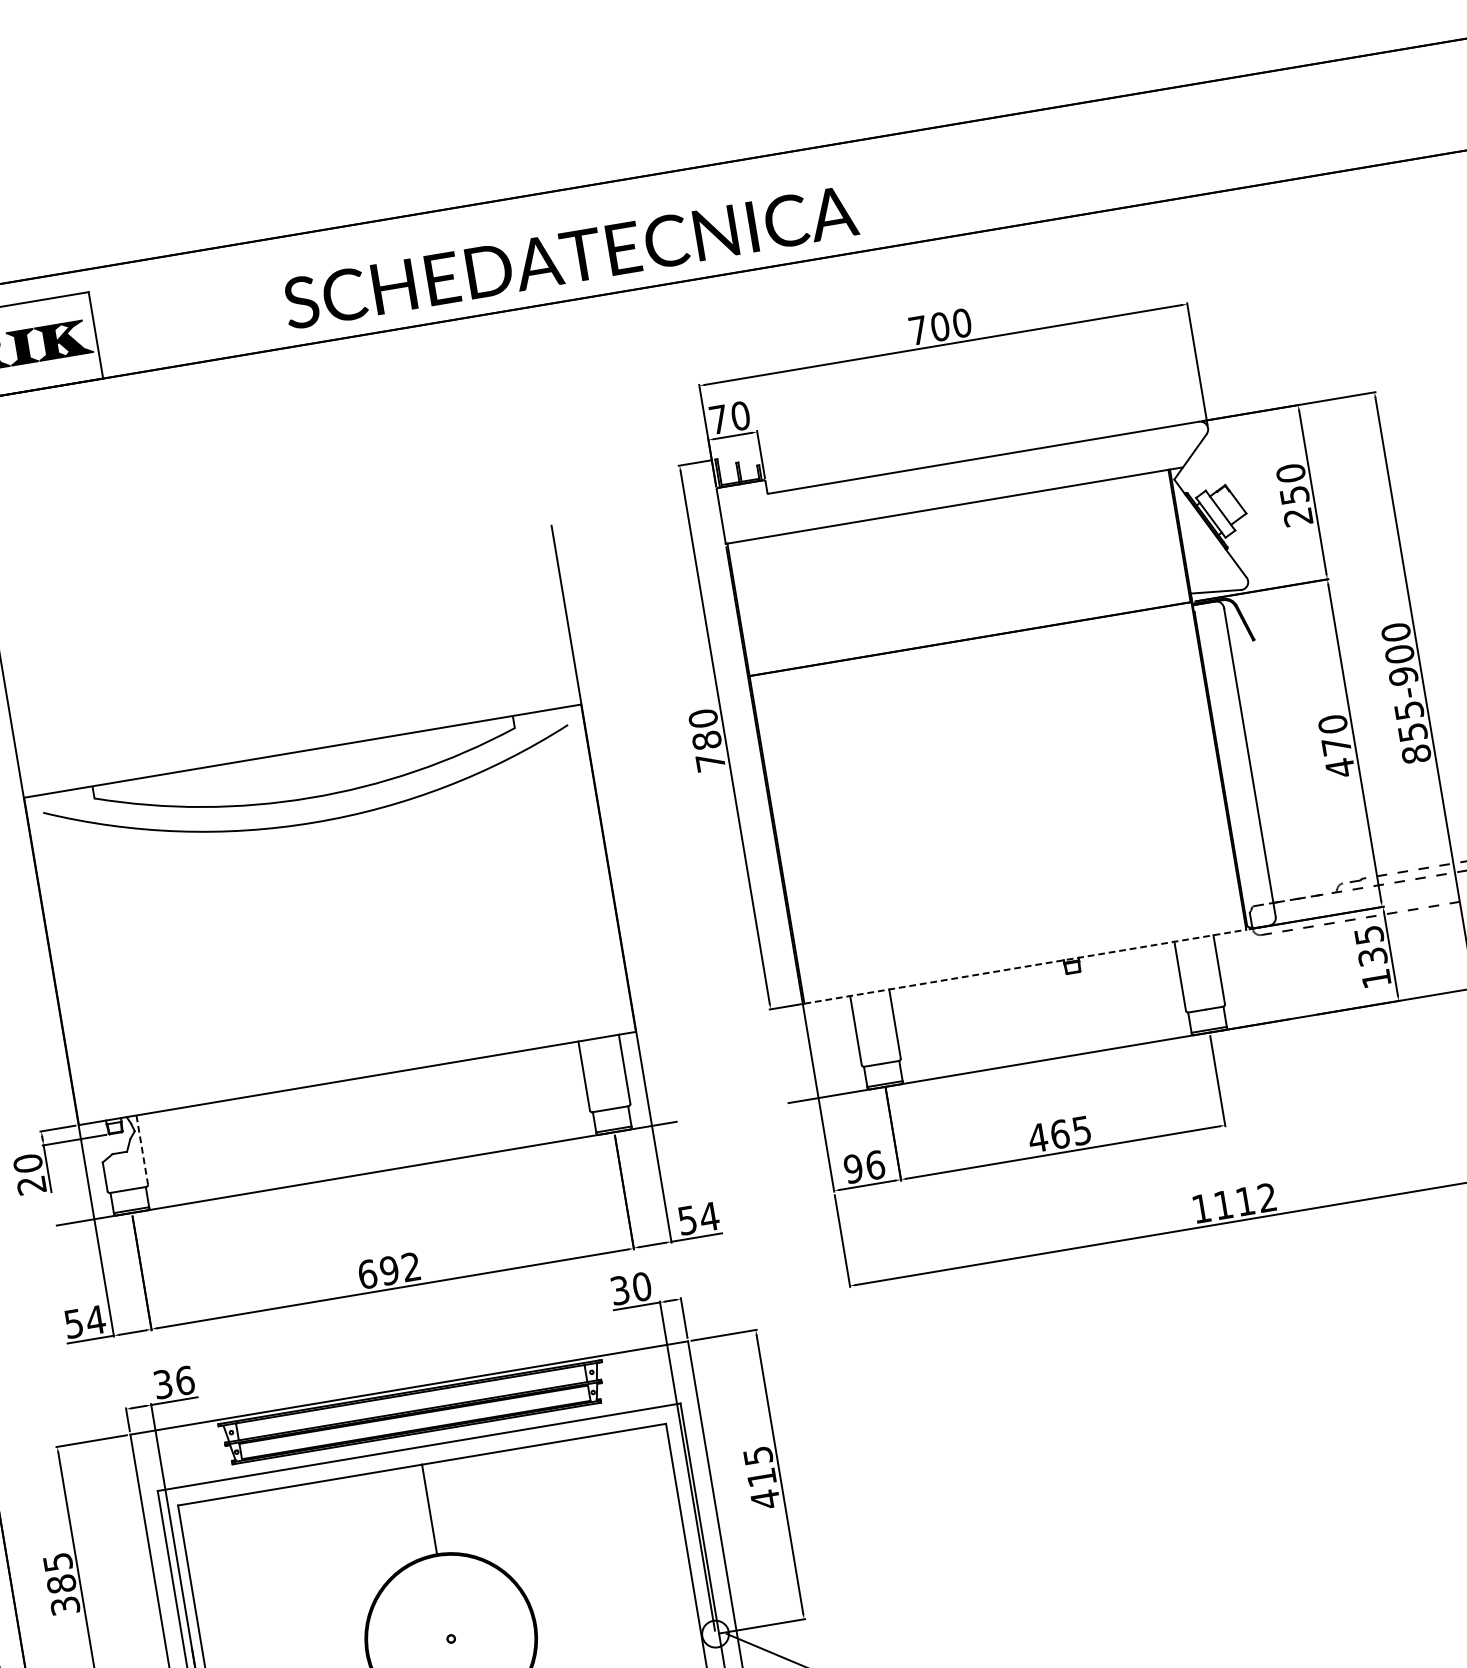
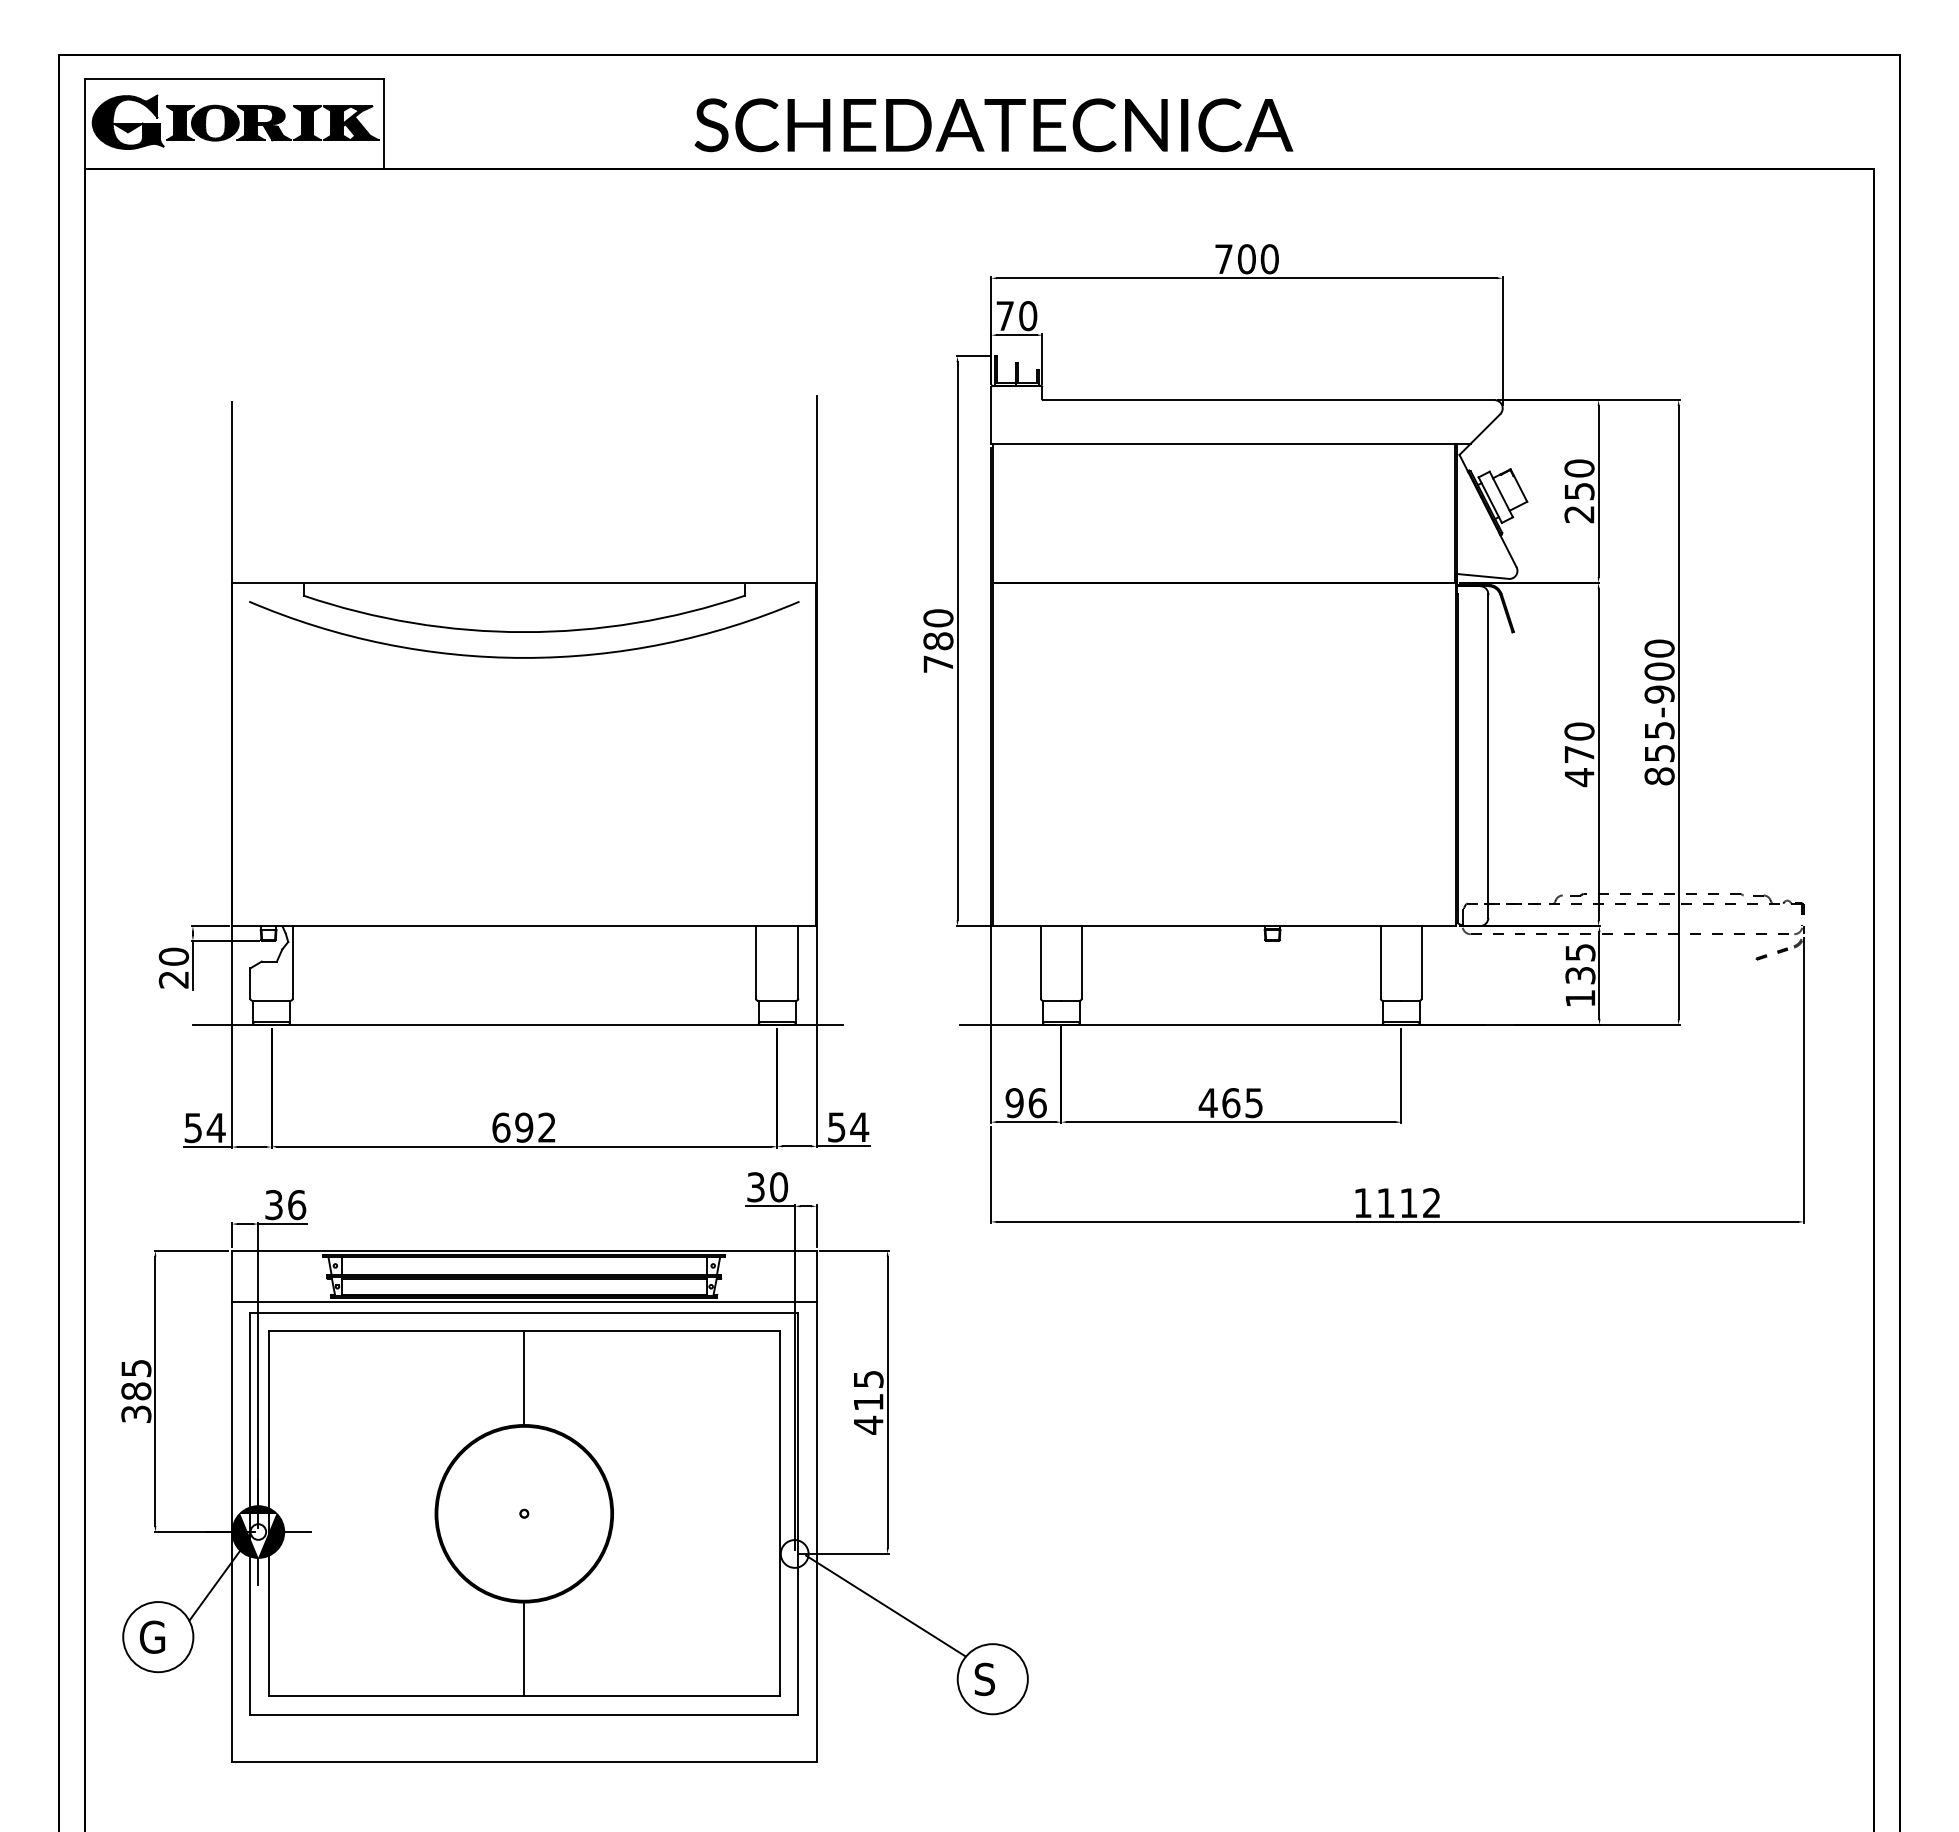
text: (570, 257) -> (993, 125), moved
line: (1025, 966) -> (1224, 926), dashed -> solid
line: (142, 1150) -> (292, 962), dashed -> solid
line: (417, 1436) -> (524, 1301), added

